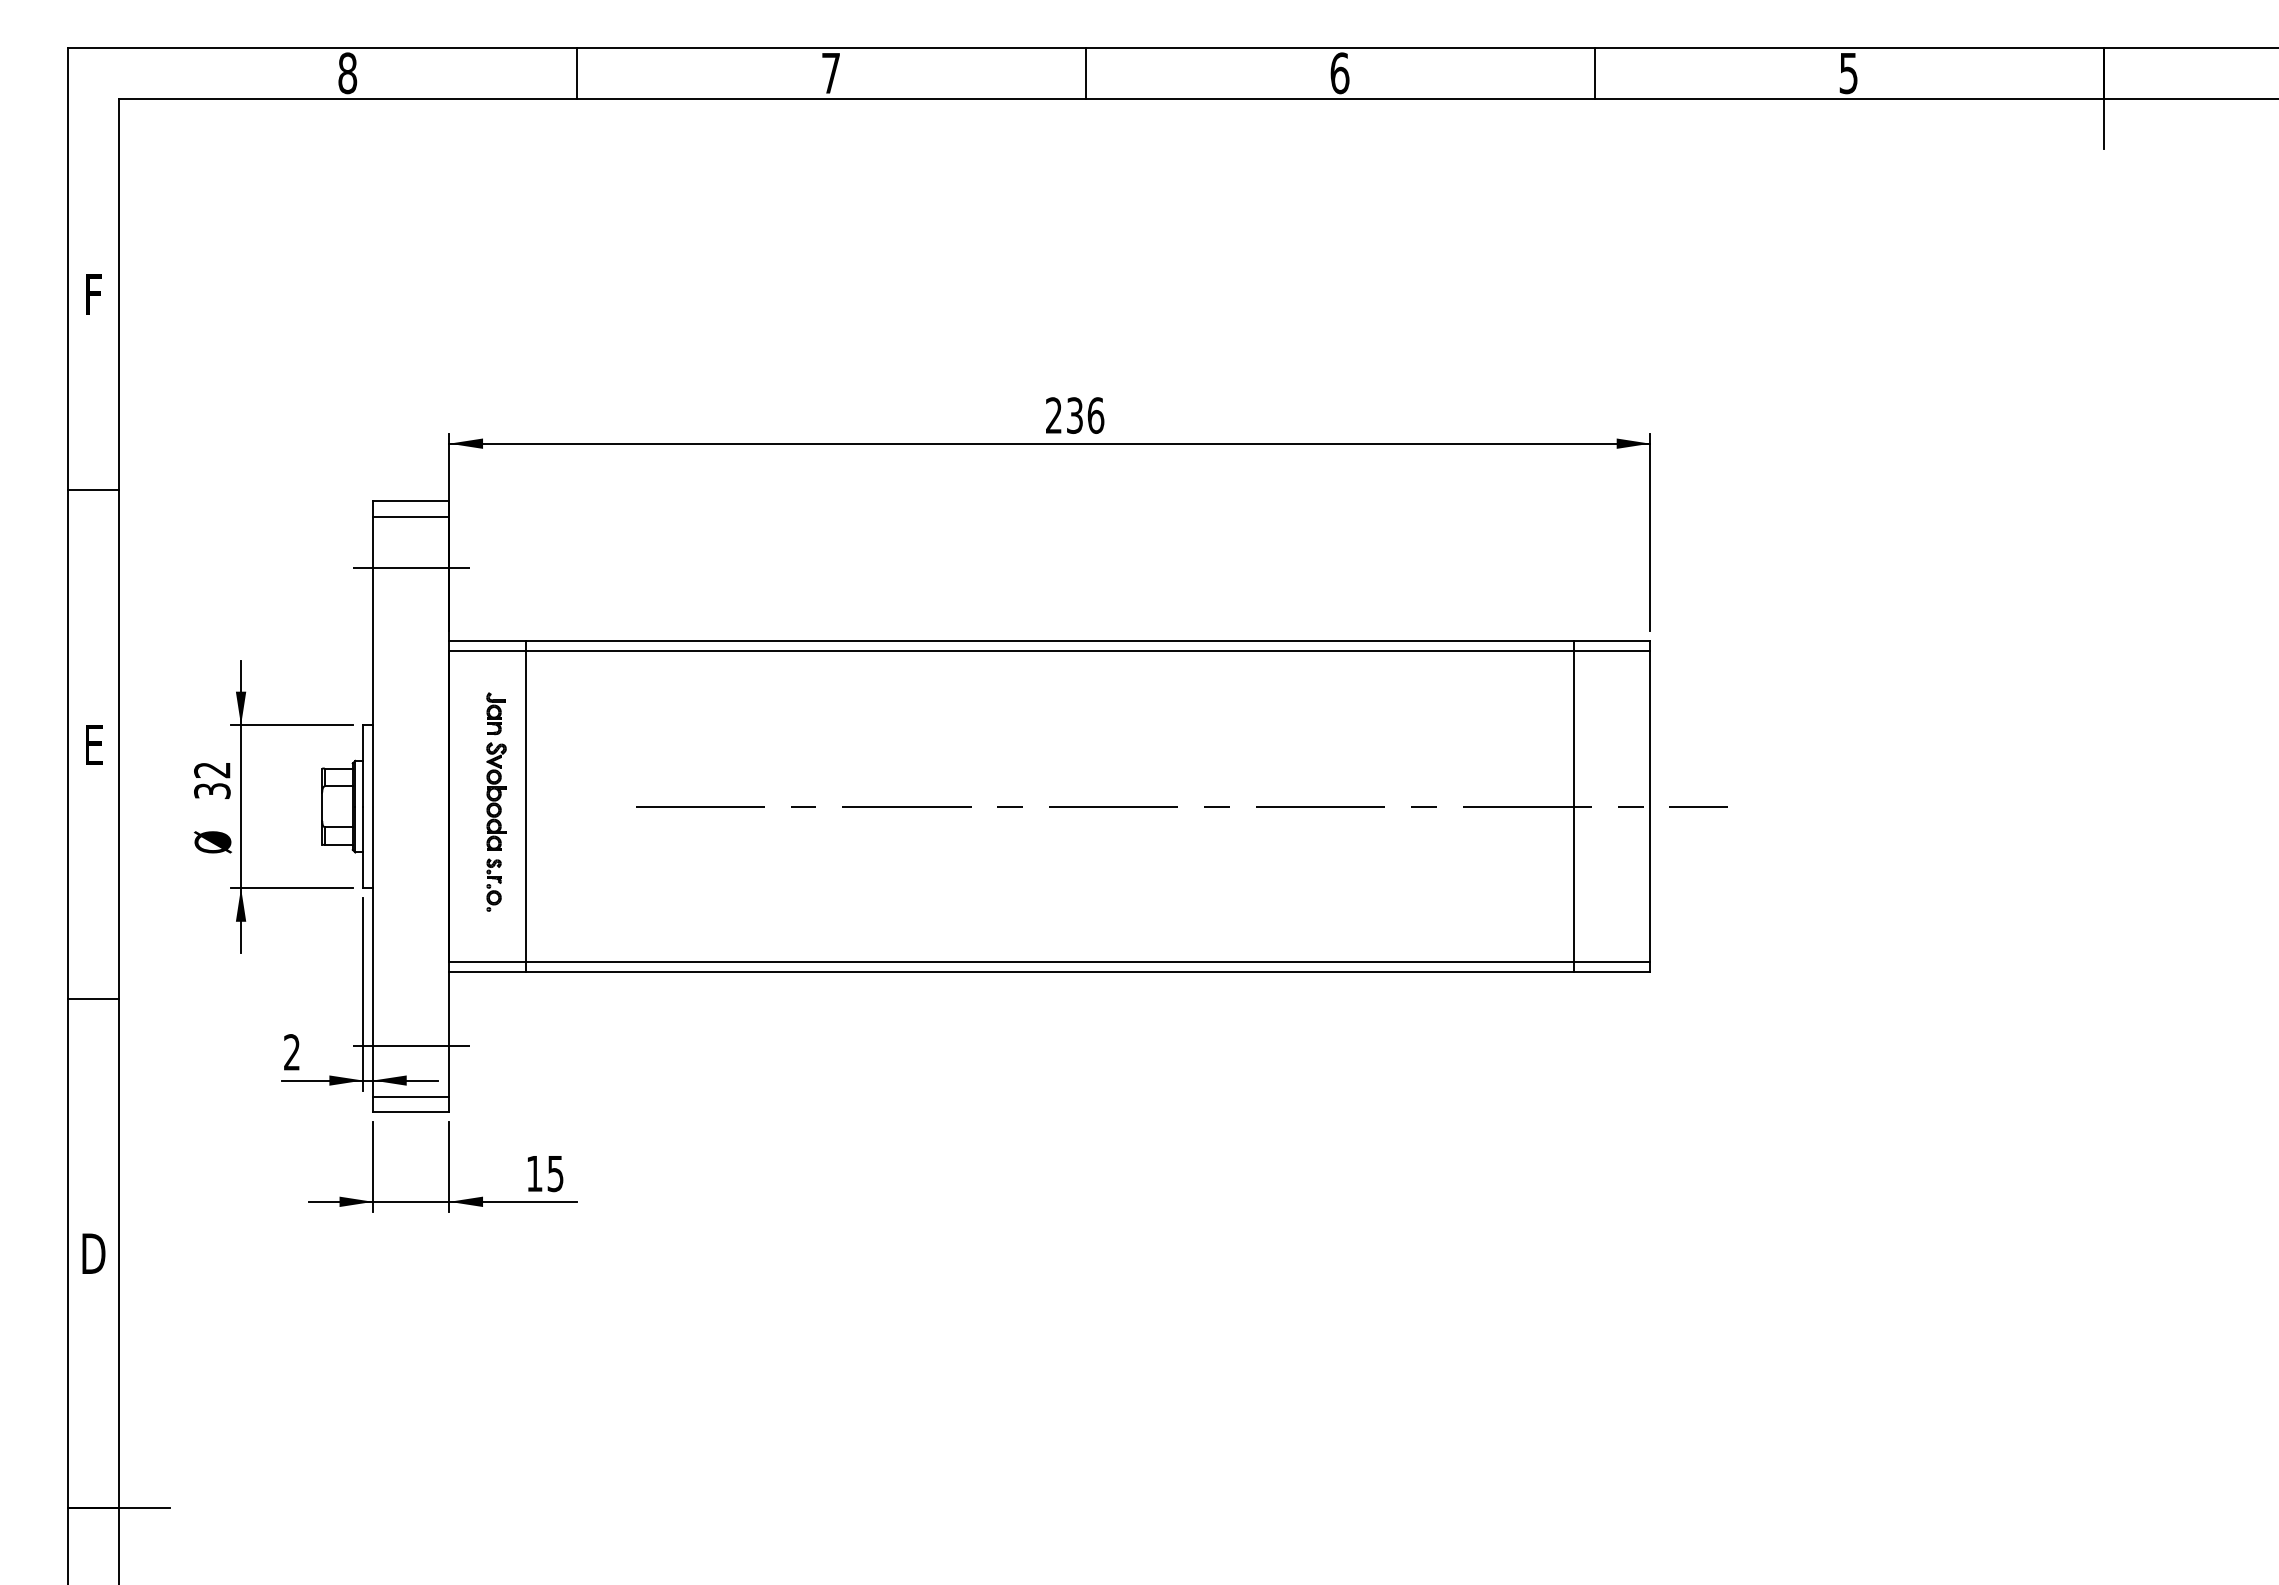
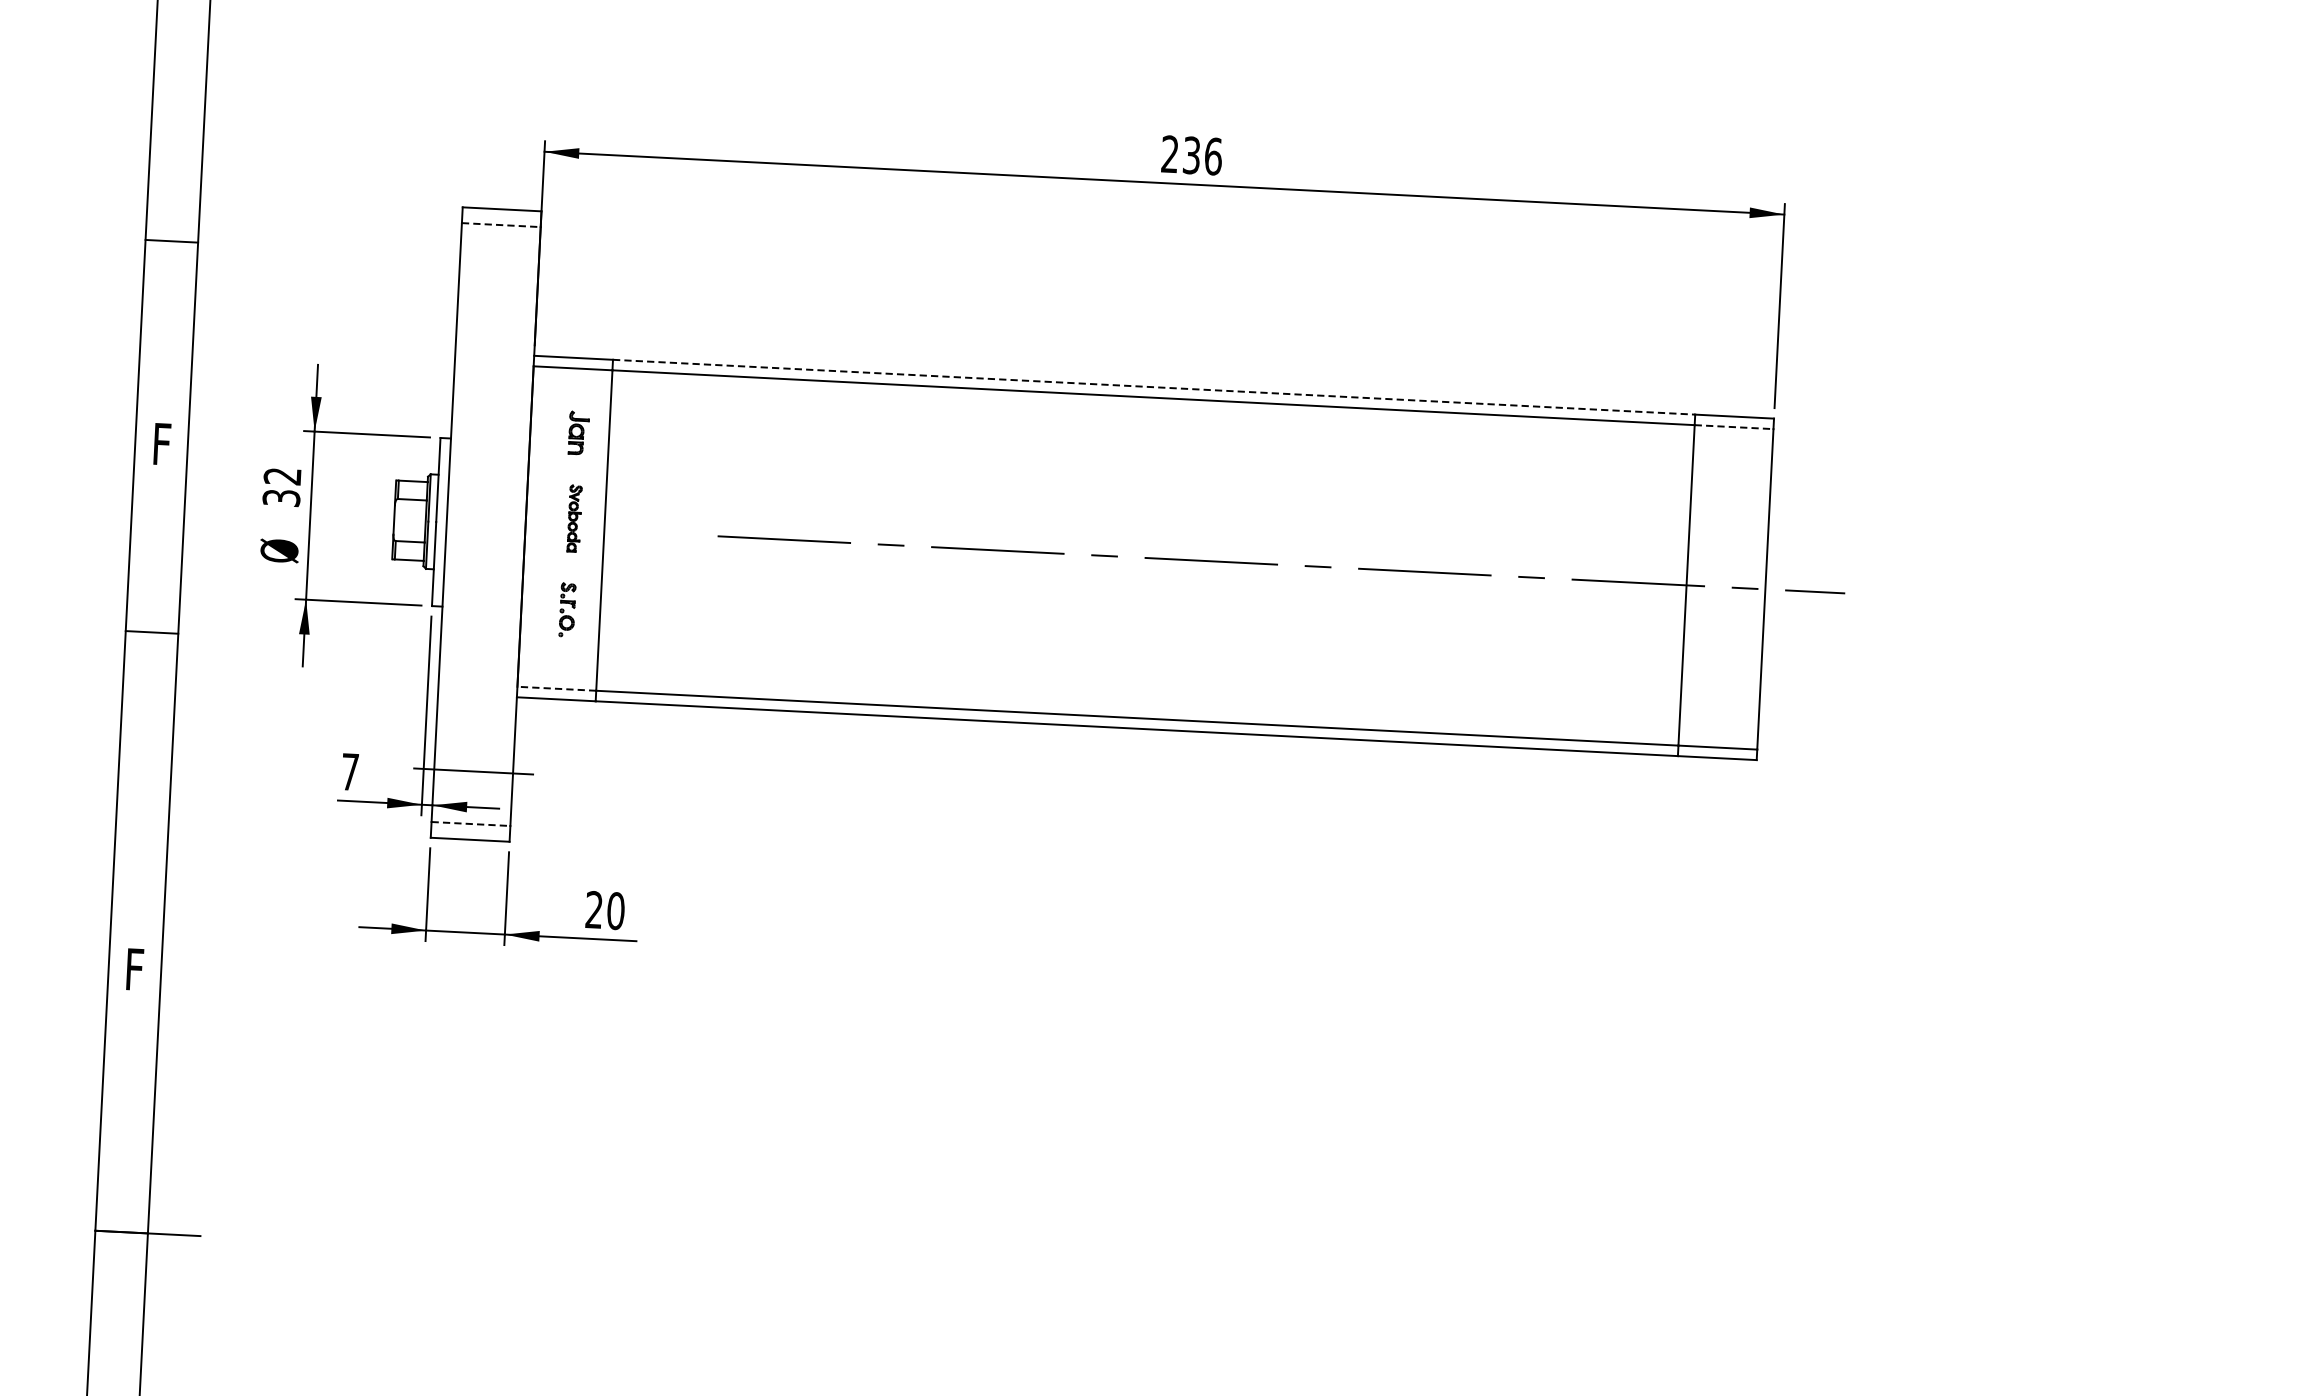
line: (93, 490) -> (171, 241), moved
line: (411, 516) -> (501, 224), solid -> dashed
line: (410, 567) -> (497, 277), removed
line: (1050, 641) -> (1154, 387), solid -> dashed
line: (1612, 651) -> (1734, 427), solid -> dashed
text: (94, 744) -> (162, 443), E -> F
part: (496, 796) -> (574, 518), size x0.6
line: (487, 961) -> (556, 688), solid -> dashed
line: (93, 999) -> (151, 632), moved
text: (291, 1052) -> (349, 772), 2 -> 7
line: (411, 1096) -> (471, 823), solid -> dashed
text: (544, 1173) -> (604, 910), 15 -> 20
text: (93, 1253) -> (134, 969), D -> F

